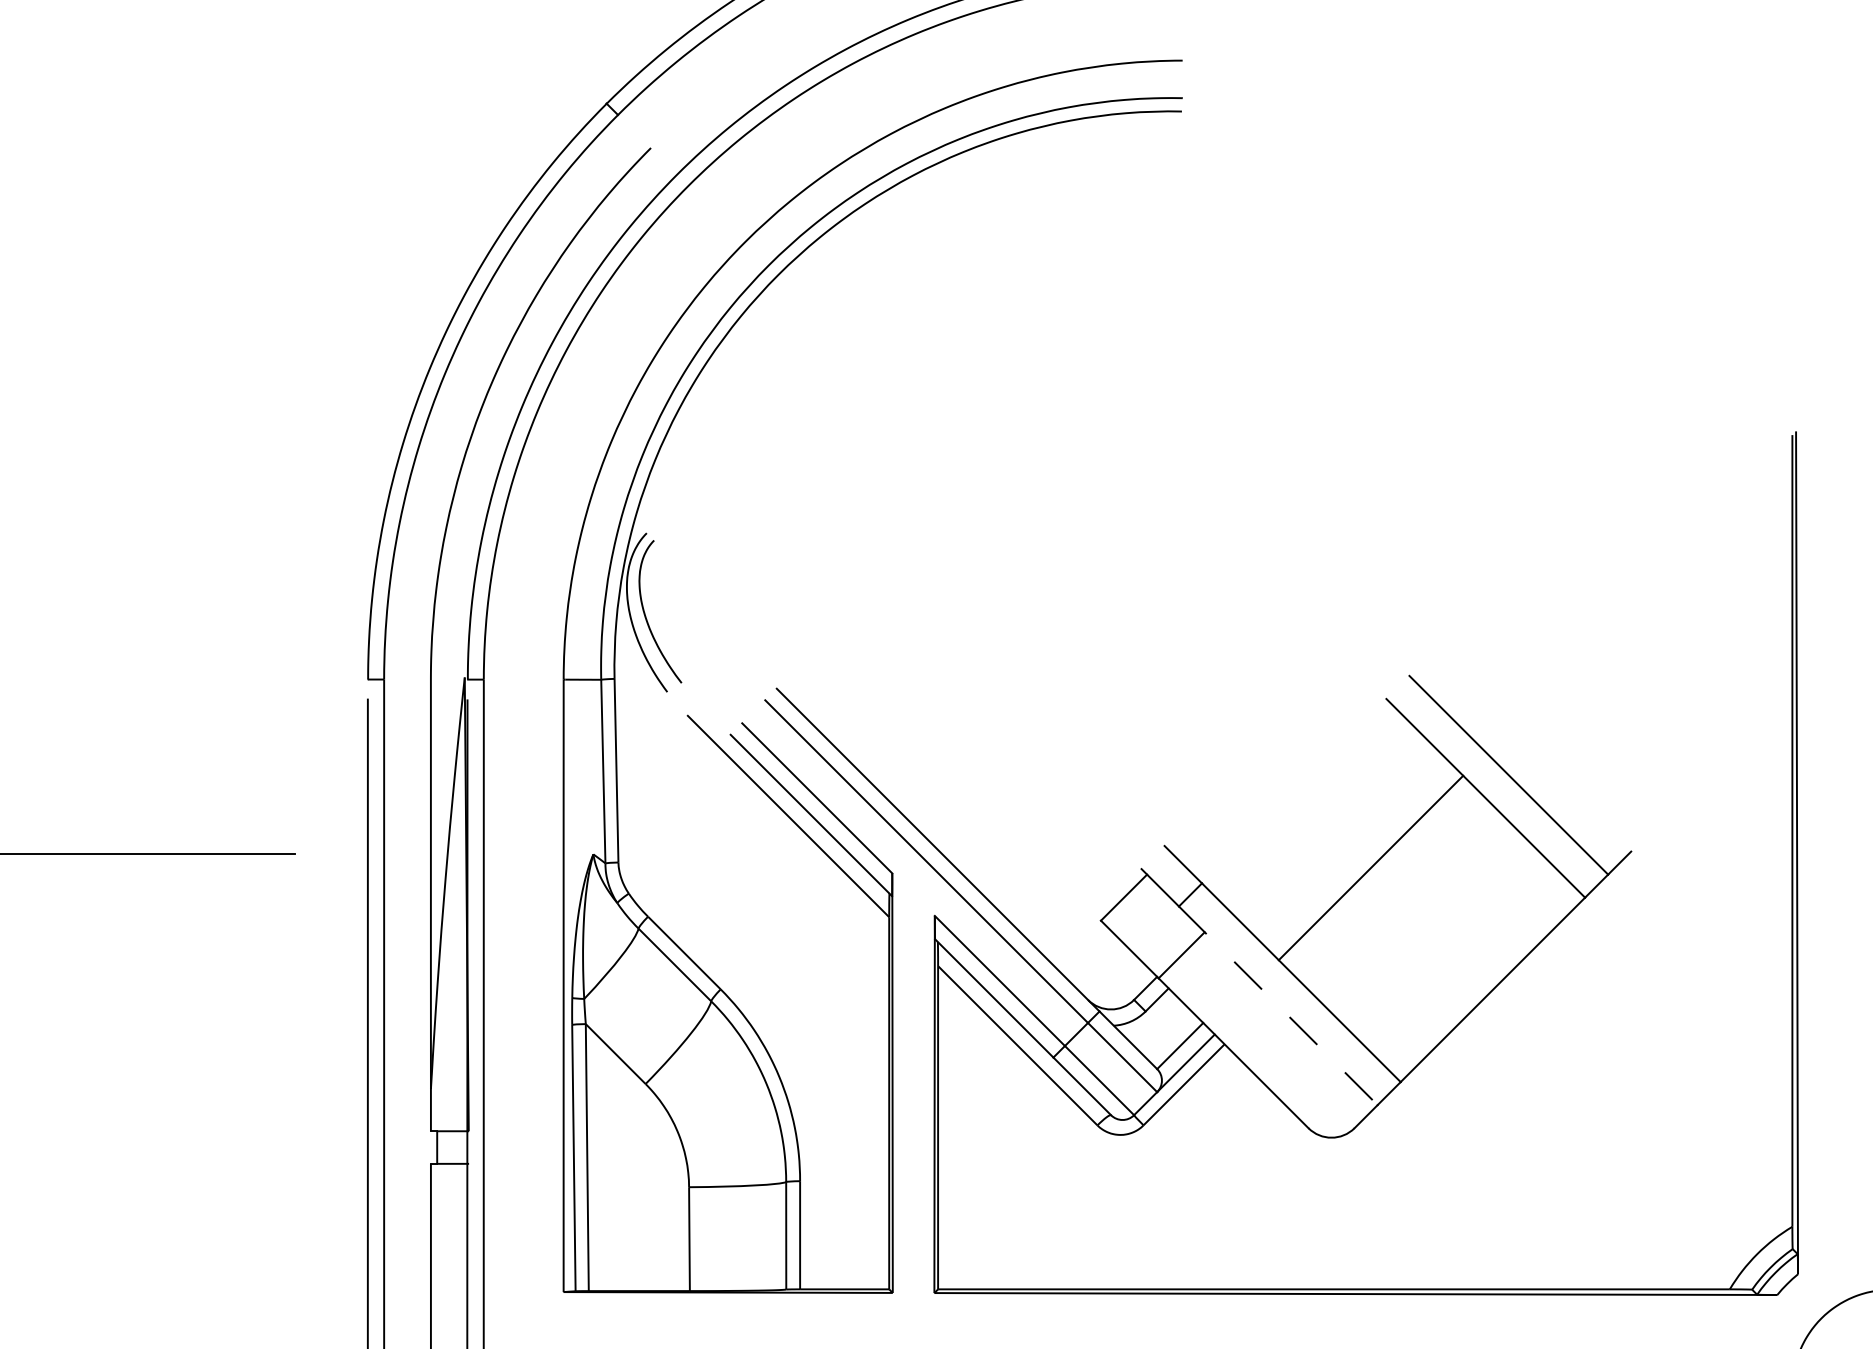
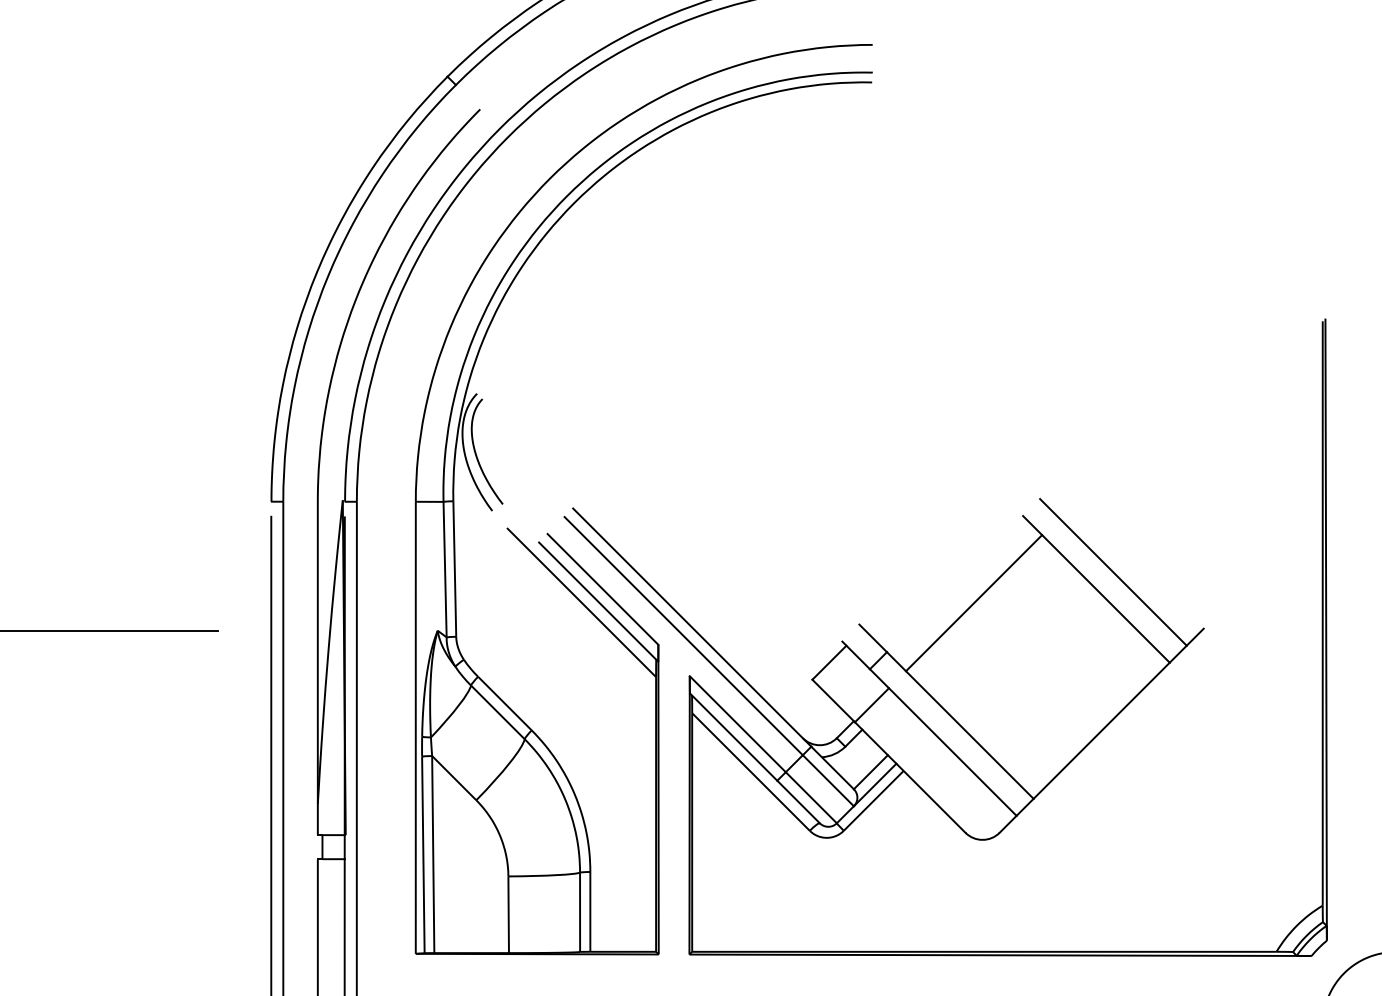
line: (1370, 867) -> (973, 602), moved
line: (1278, 1006) -> (943, 743), dashed -> solid

